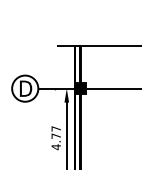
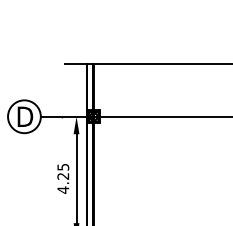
text: (56, 132) -> (63, 171), 4.77 -> 4.25

